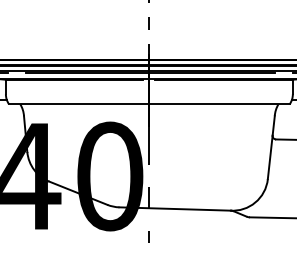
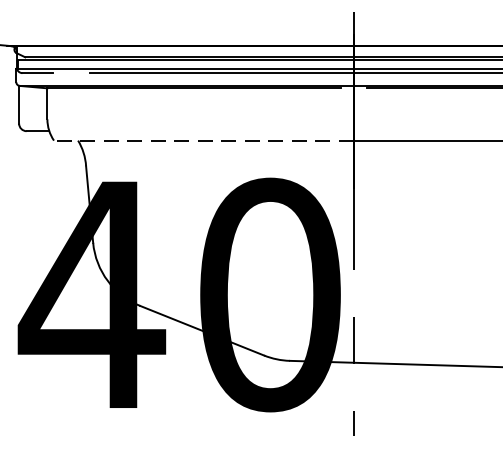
line: (78, 104) -> (202, 141), solid -> dashed

